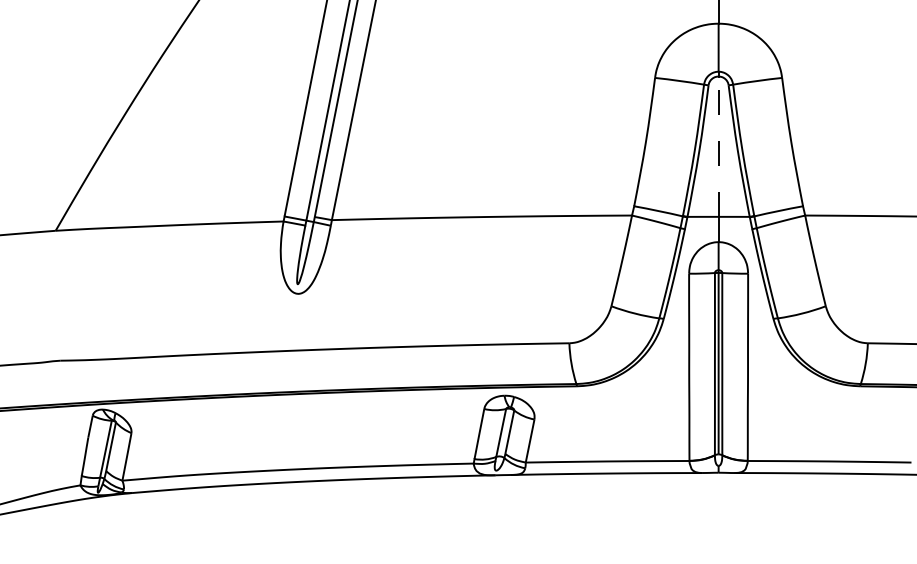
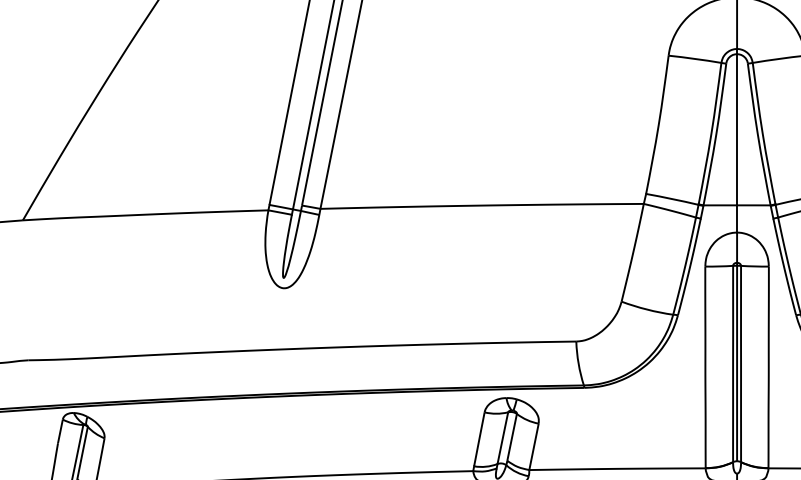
line: (718, 146) -> (736, 129), dashed -> solid

